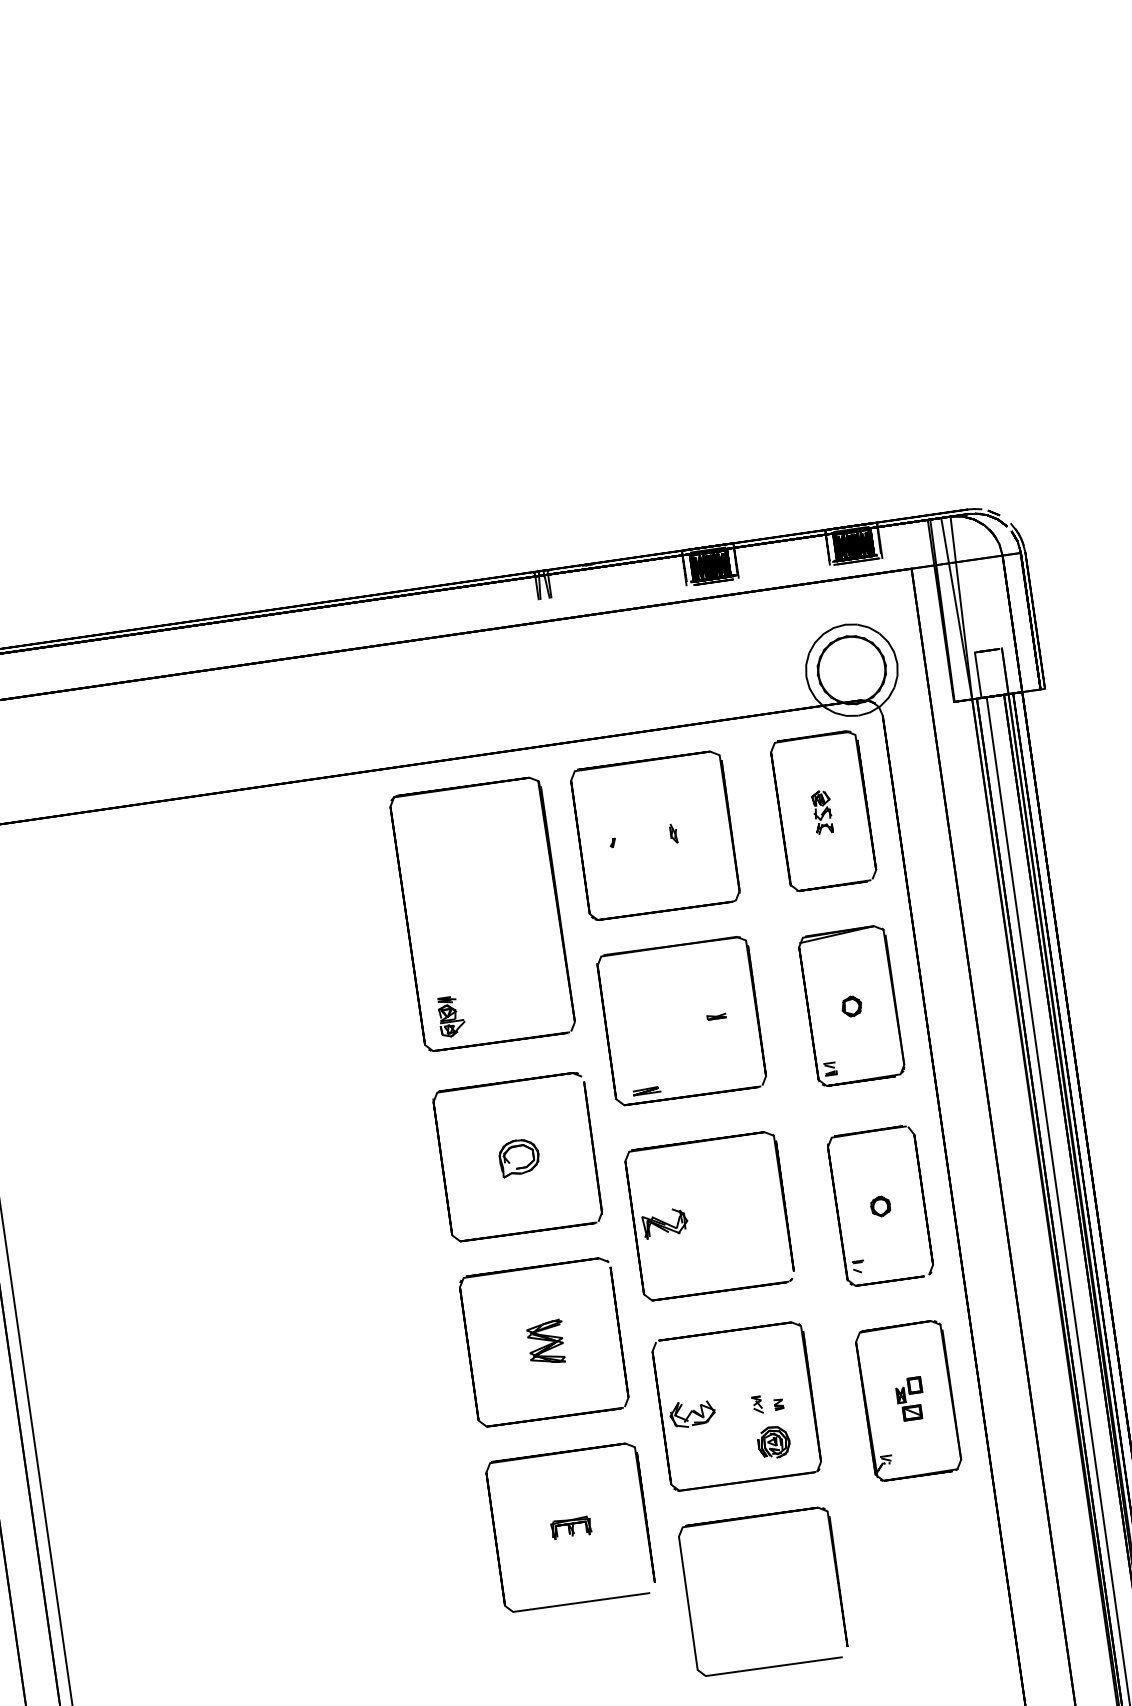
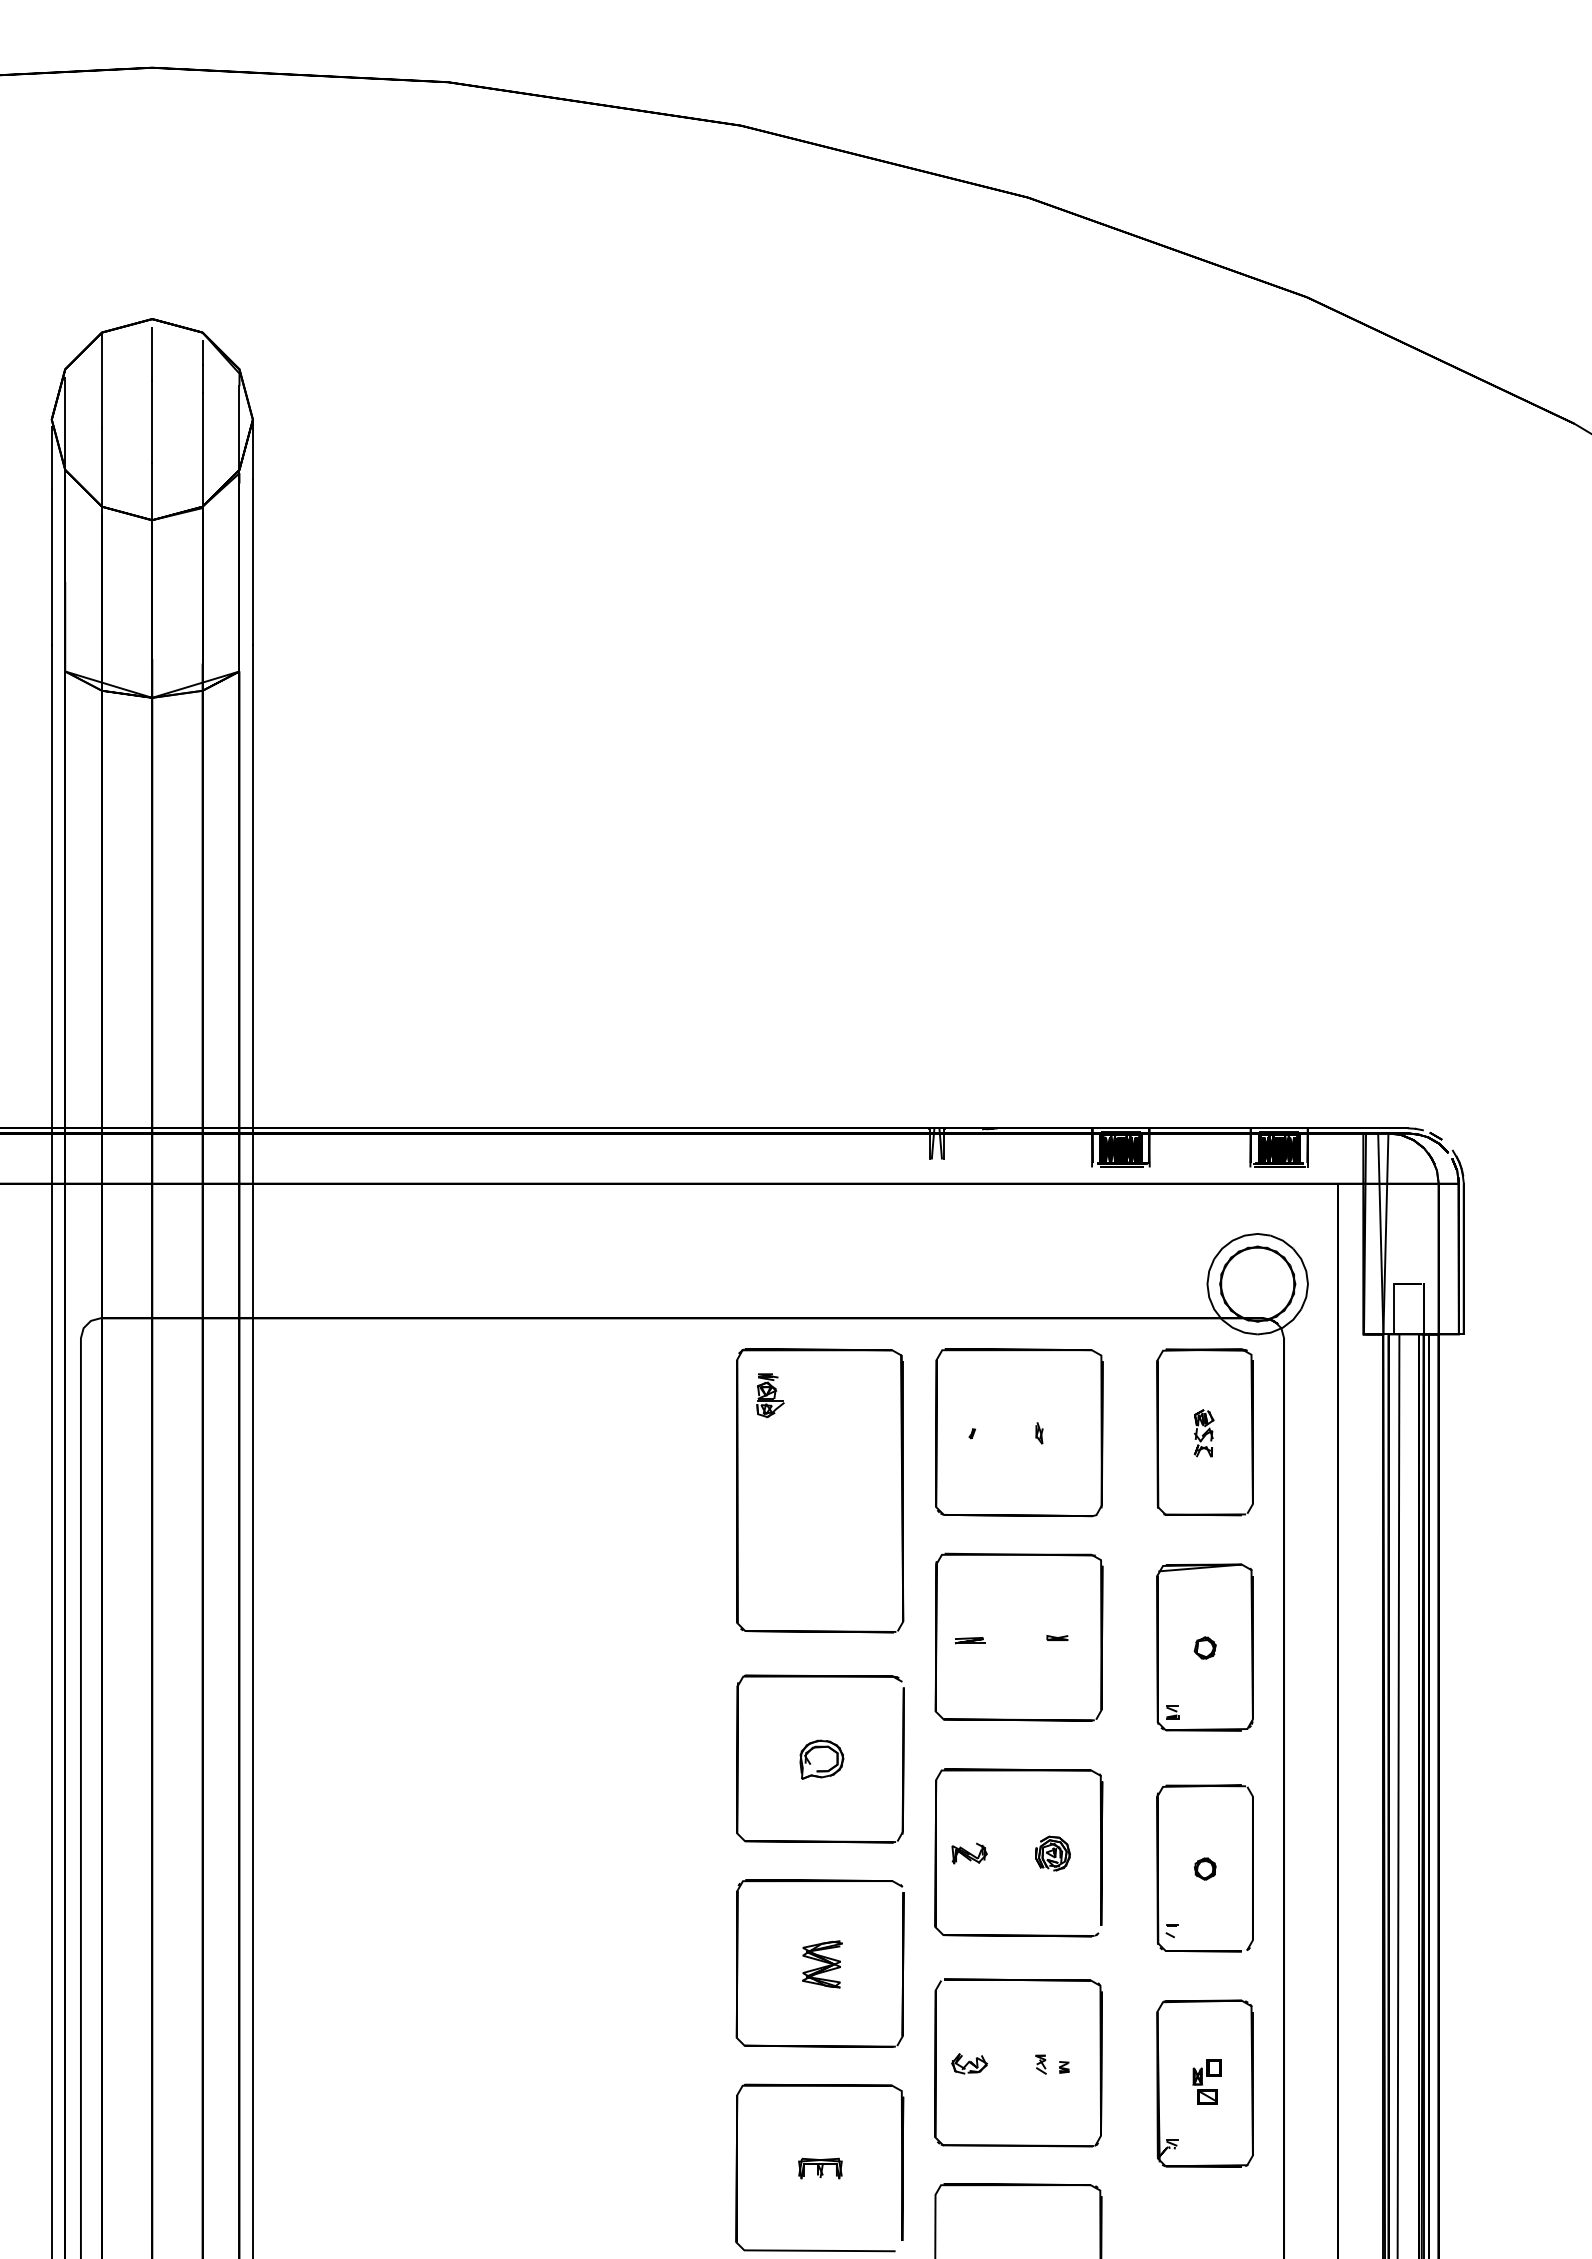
part: (451, 1016) -> (770, 1395), moved
part: (647, 1090) -> (970, 1640), moved
part: (665, 1223) -> (969, 1853), size x0.71
part: (692, 1413) -> (969, 2063), size x0.71
part: (773, 1442) -> (1052, 1853), moved

